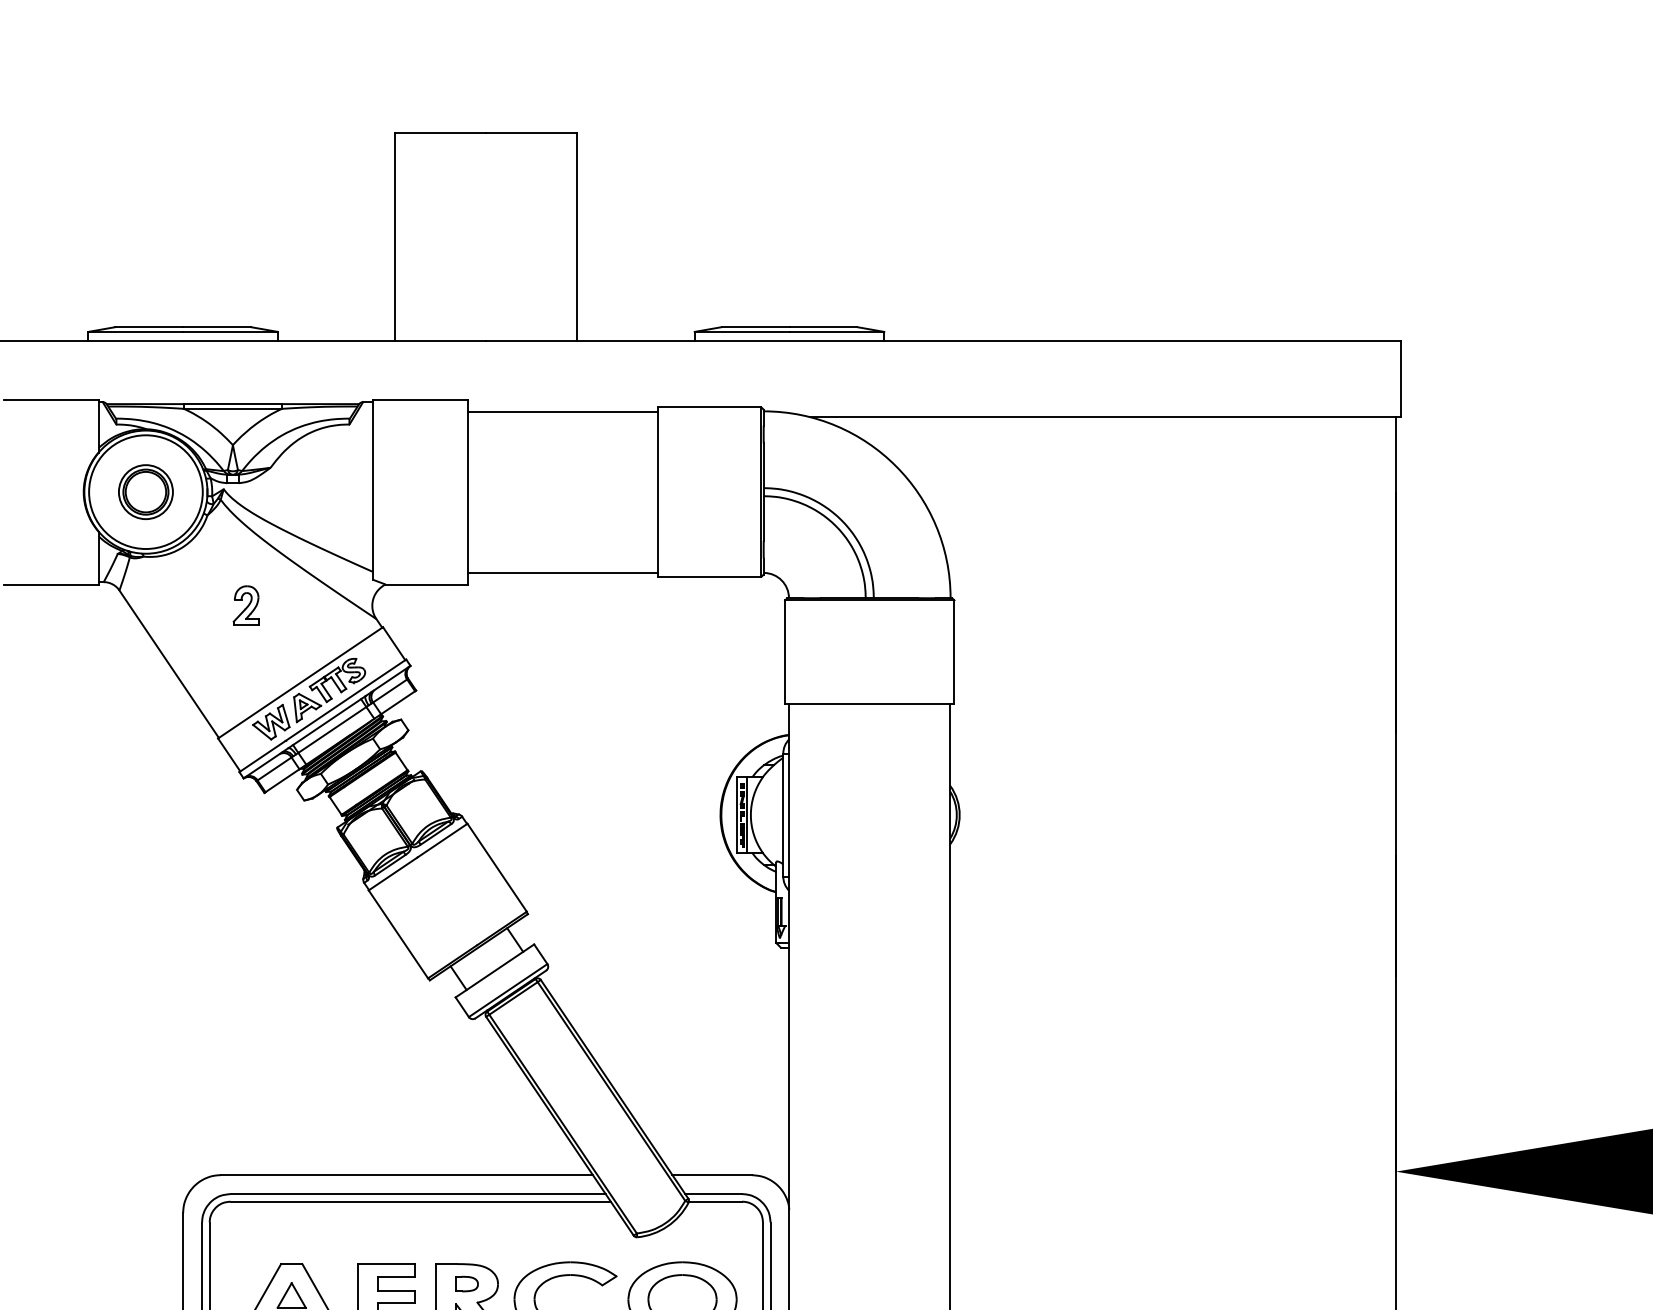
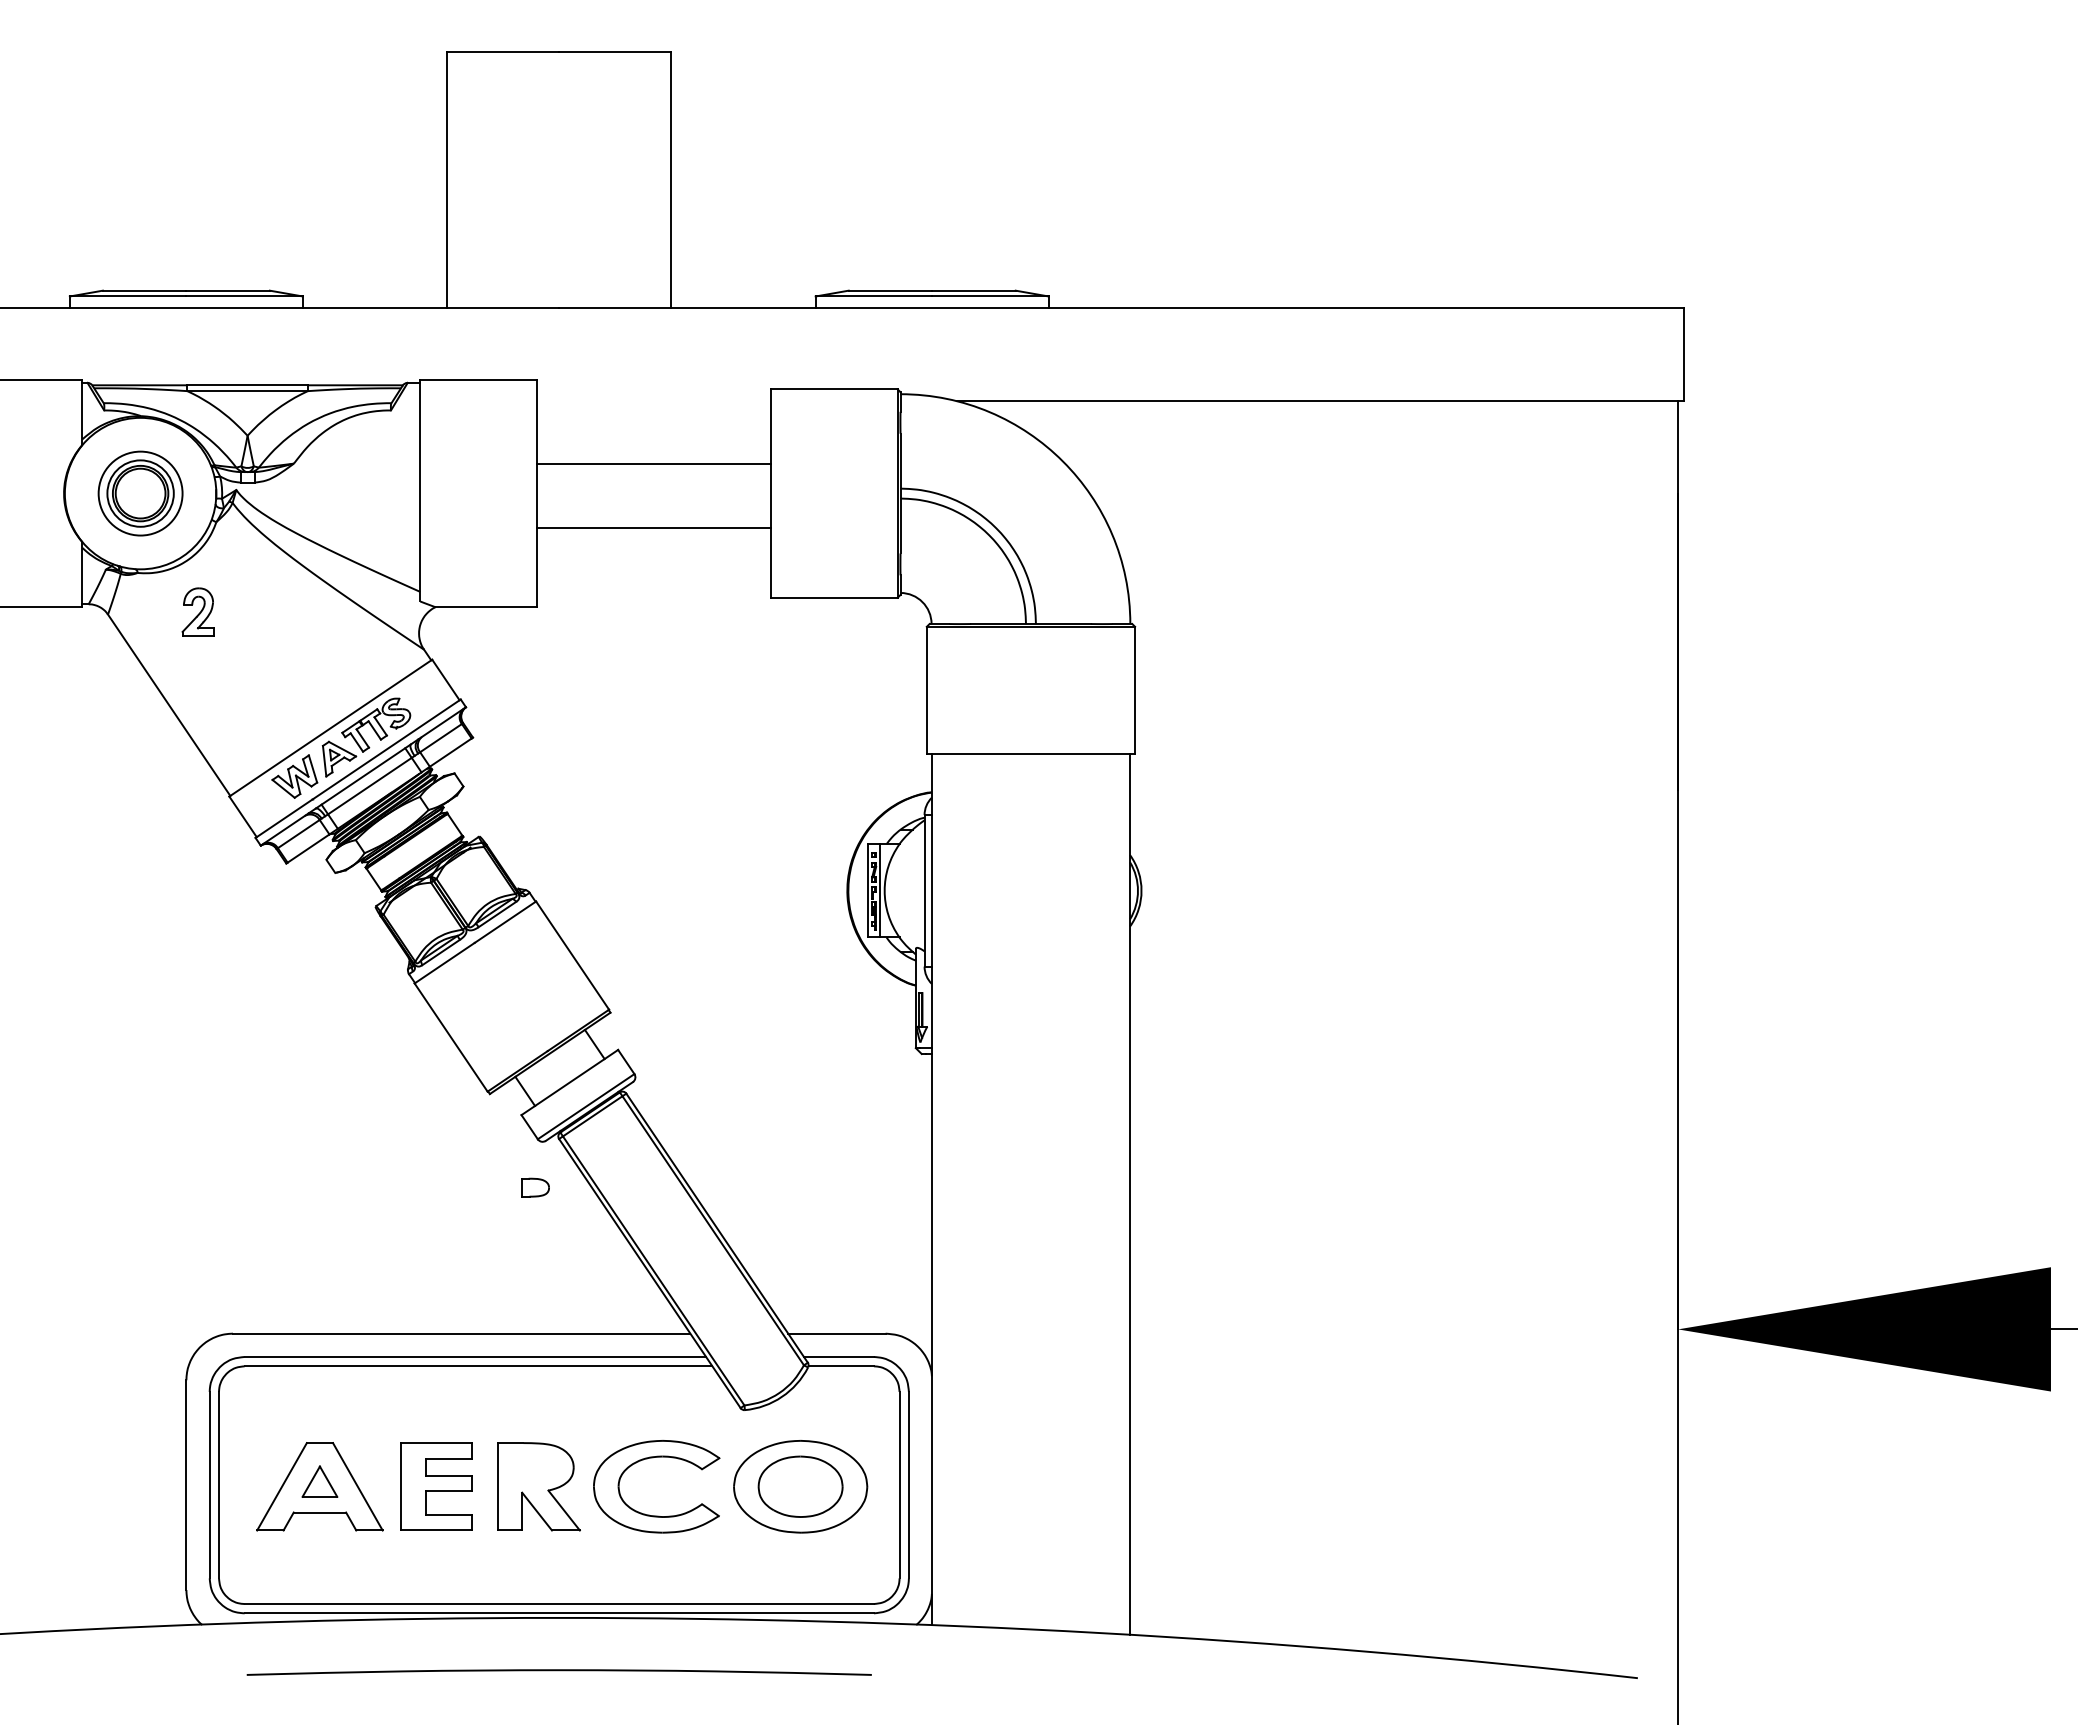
line: (562, 411) -> (653, 463), moved
circle: (145, 492) -> (140, 493), size x0.6
line: (562, 572) -> (653, 527), moved
part: (245, 605) -> (197, 611), moved
part: (466, 1283) -> (535, 1187), moved

